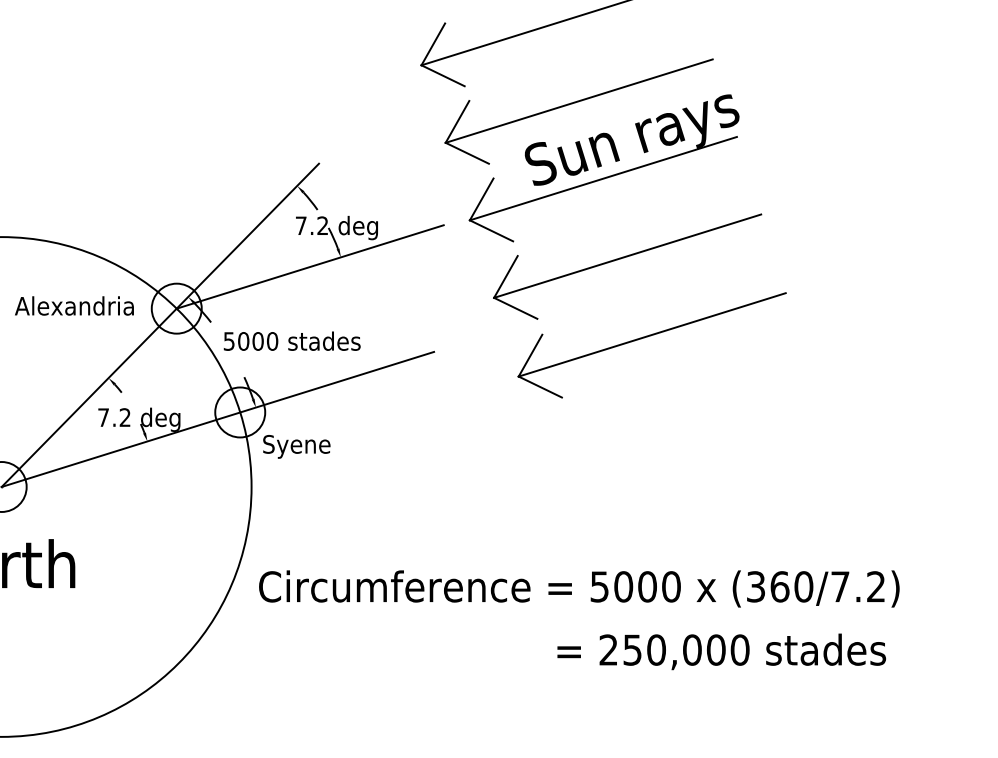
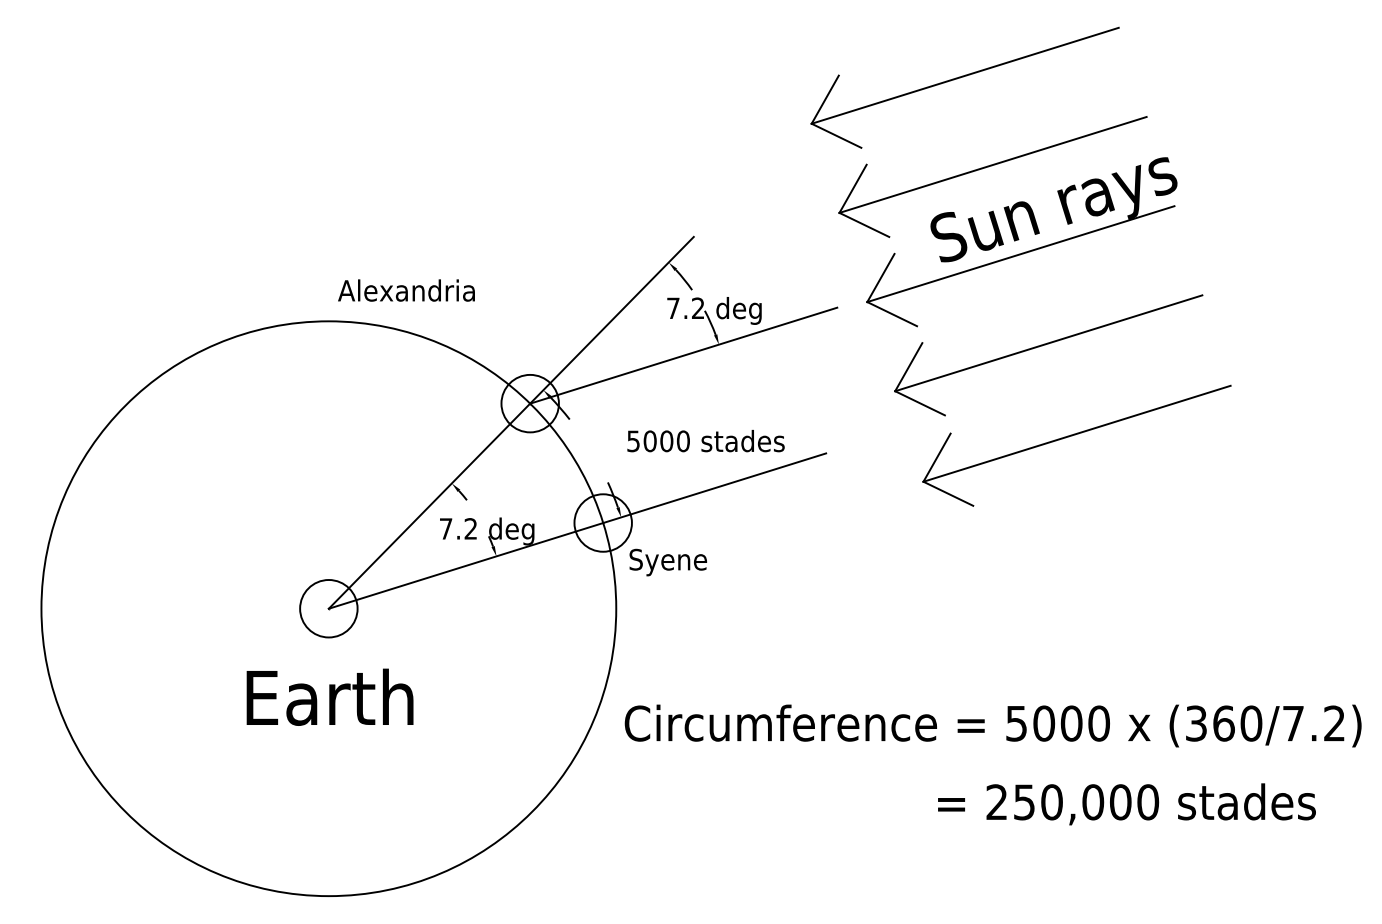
text: (74, 305) -> (406, 290), moved
text: (291, 341) -> (705, 441), moved
text: (721, 651) -> (1126, 804), moved

